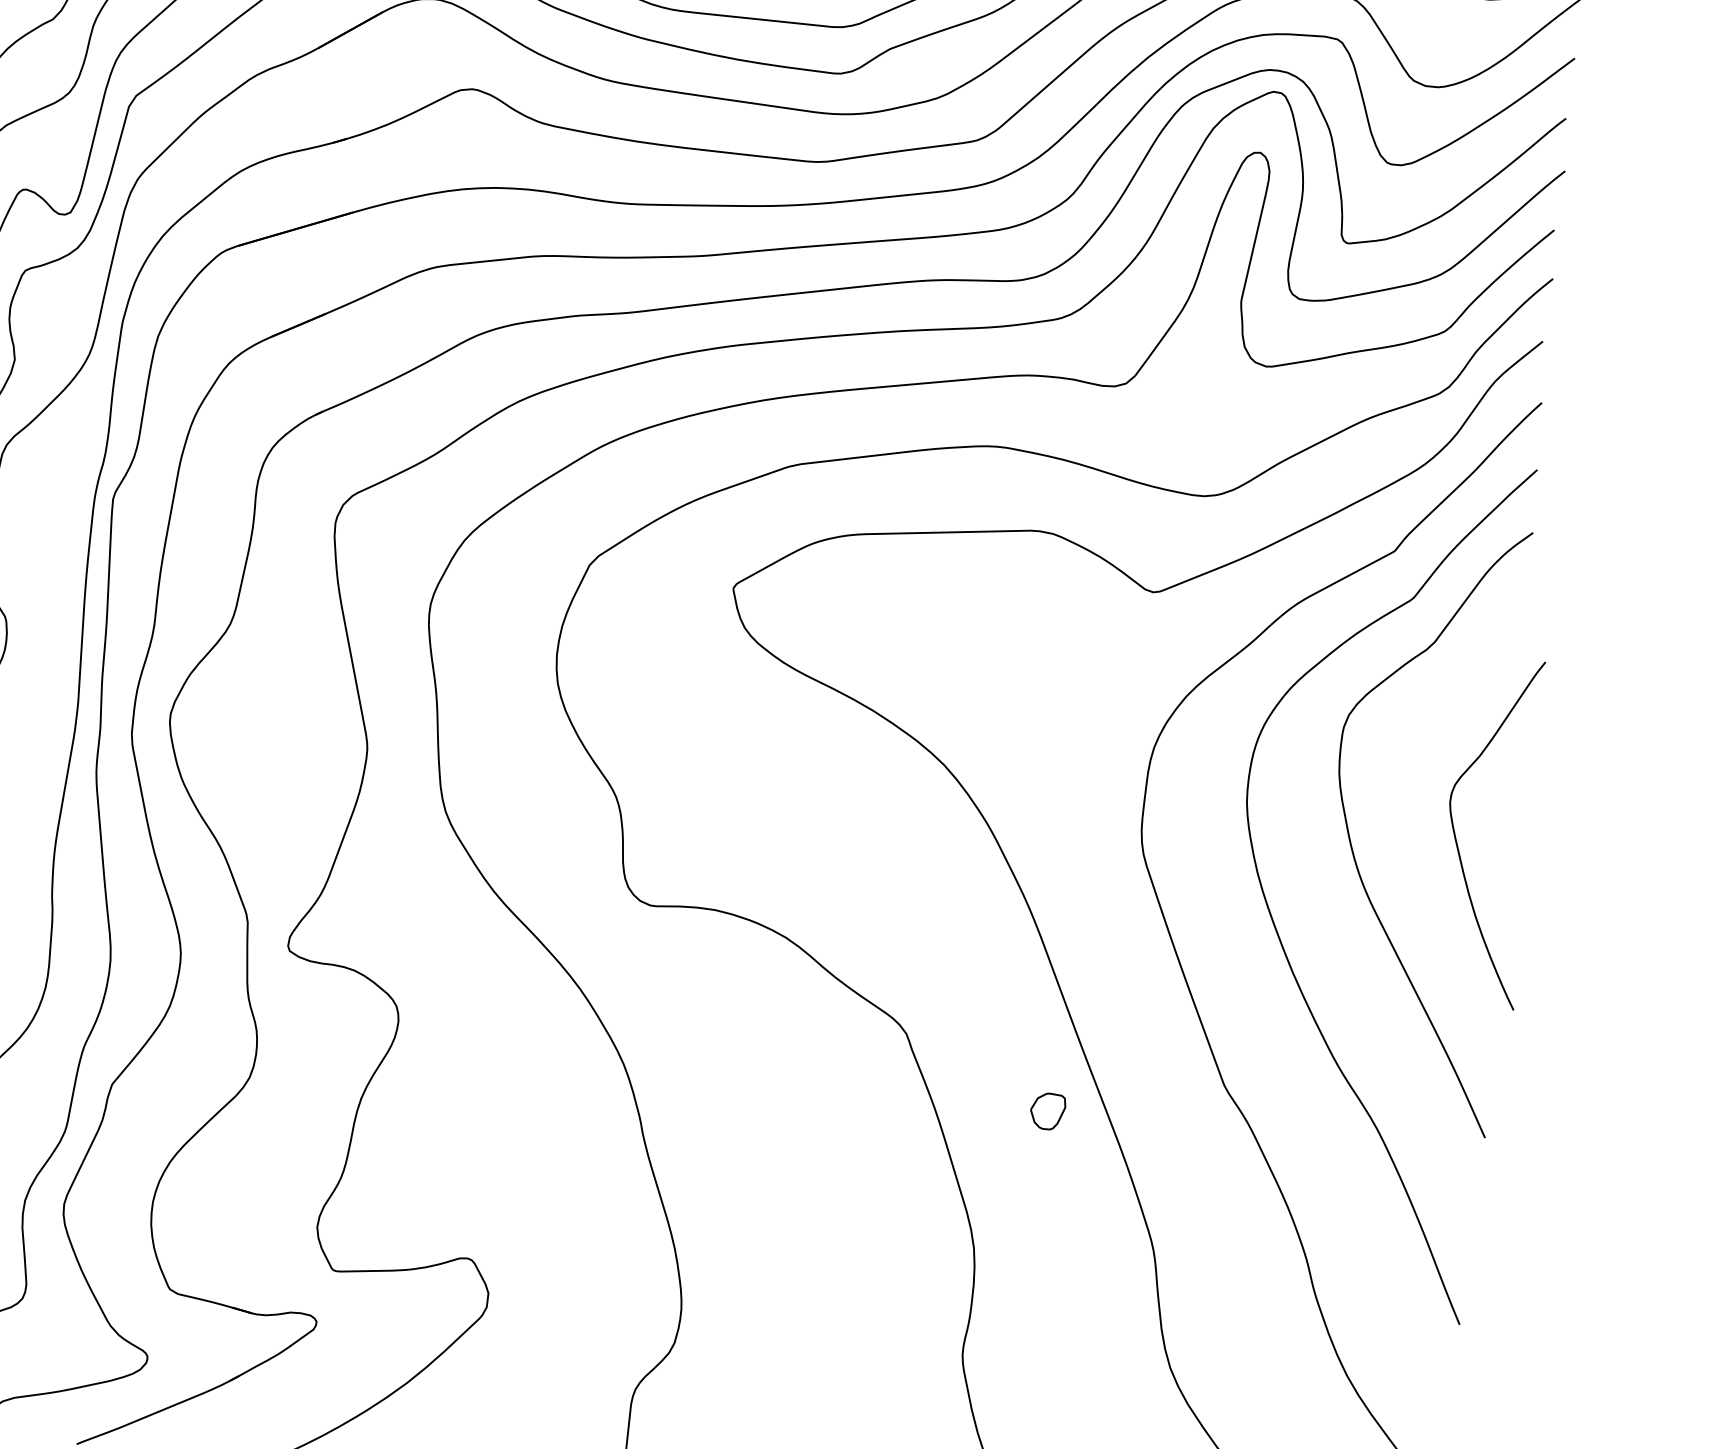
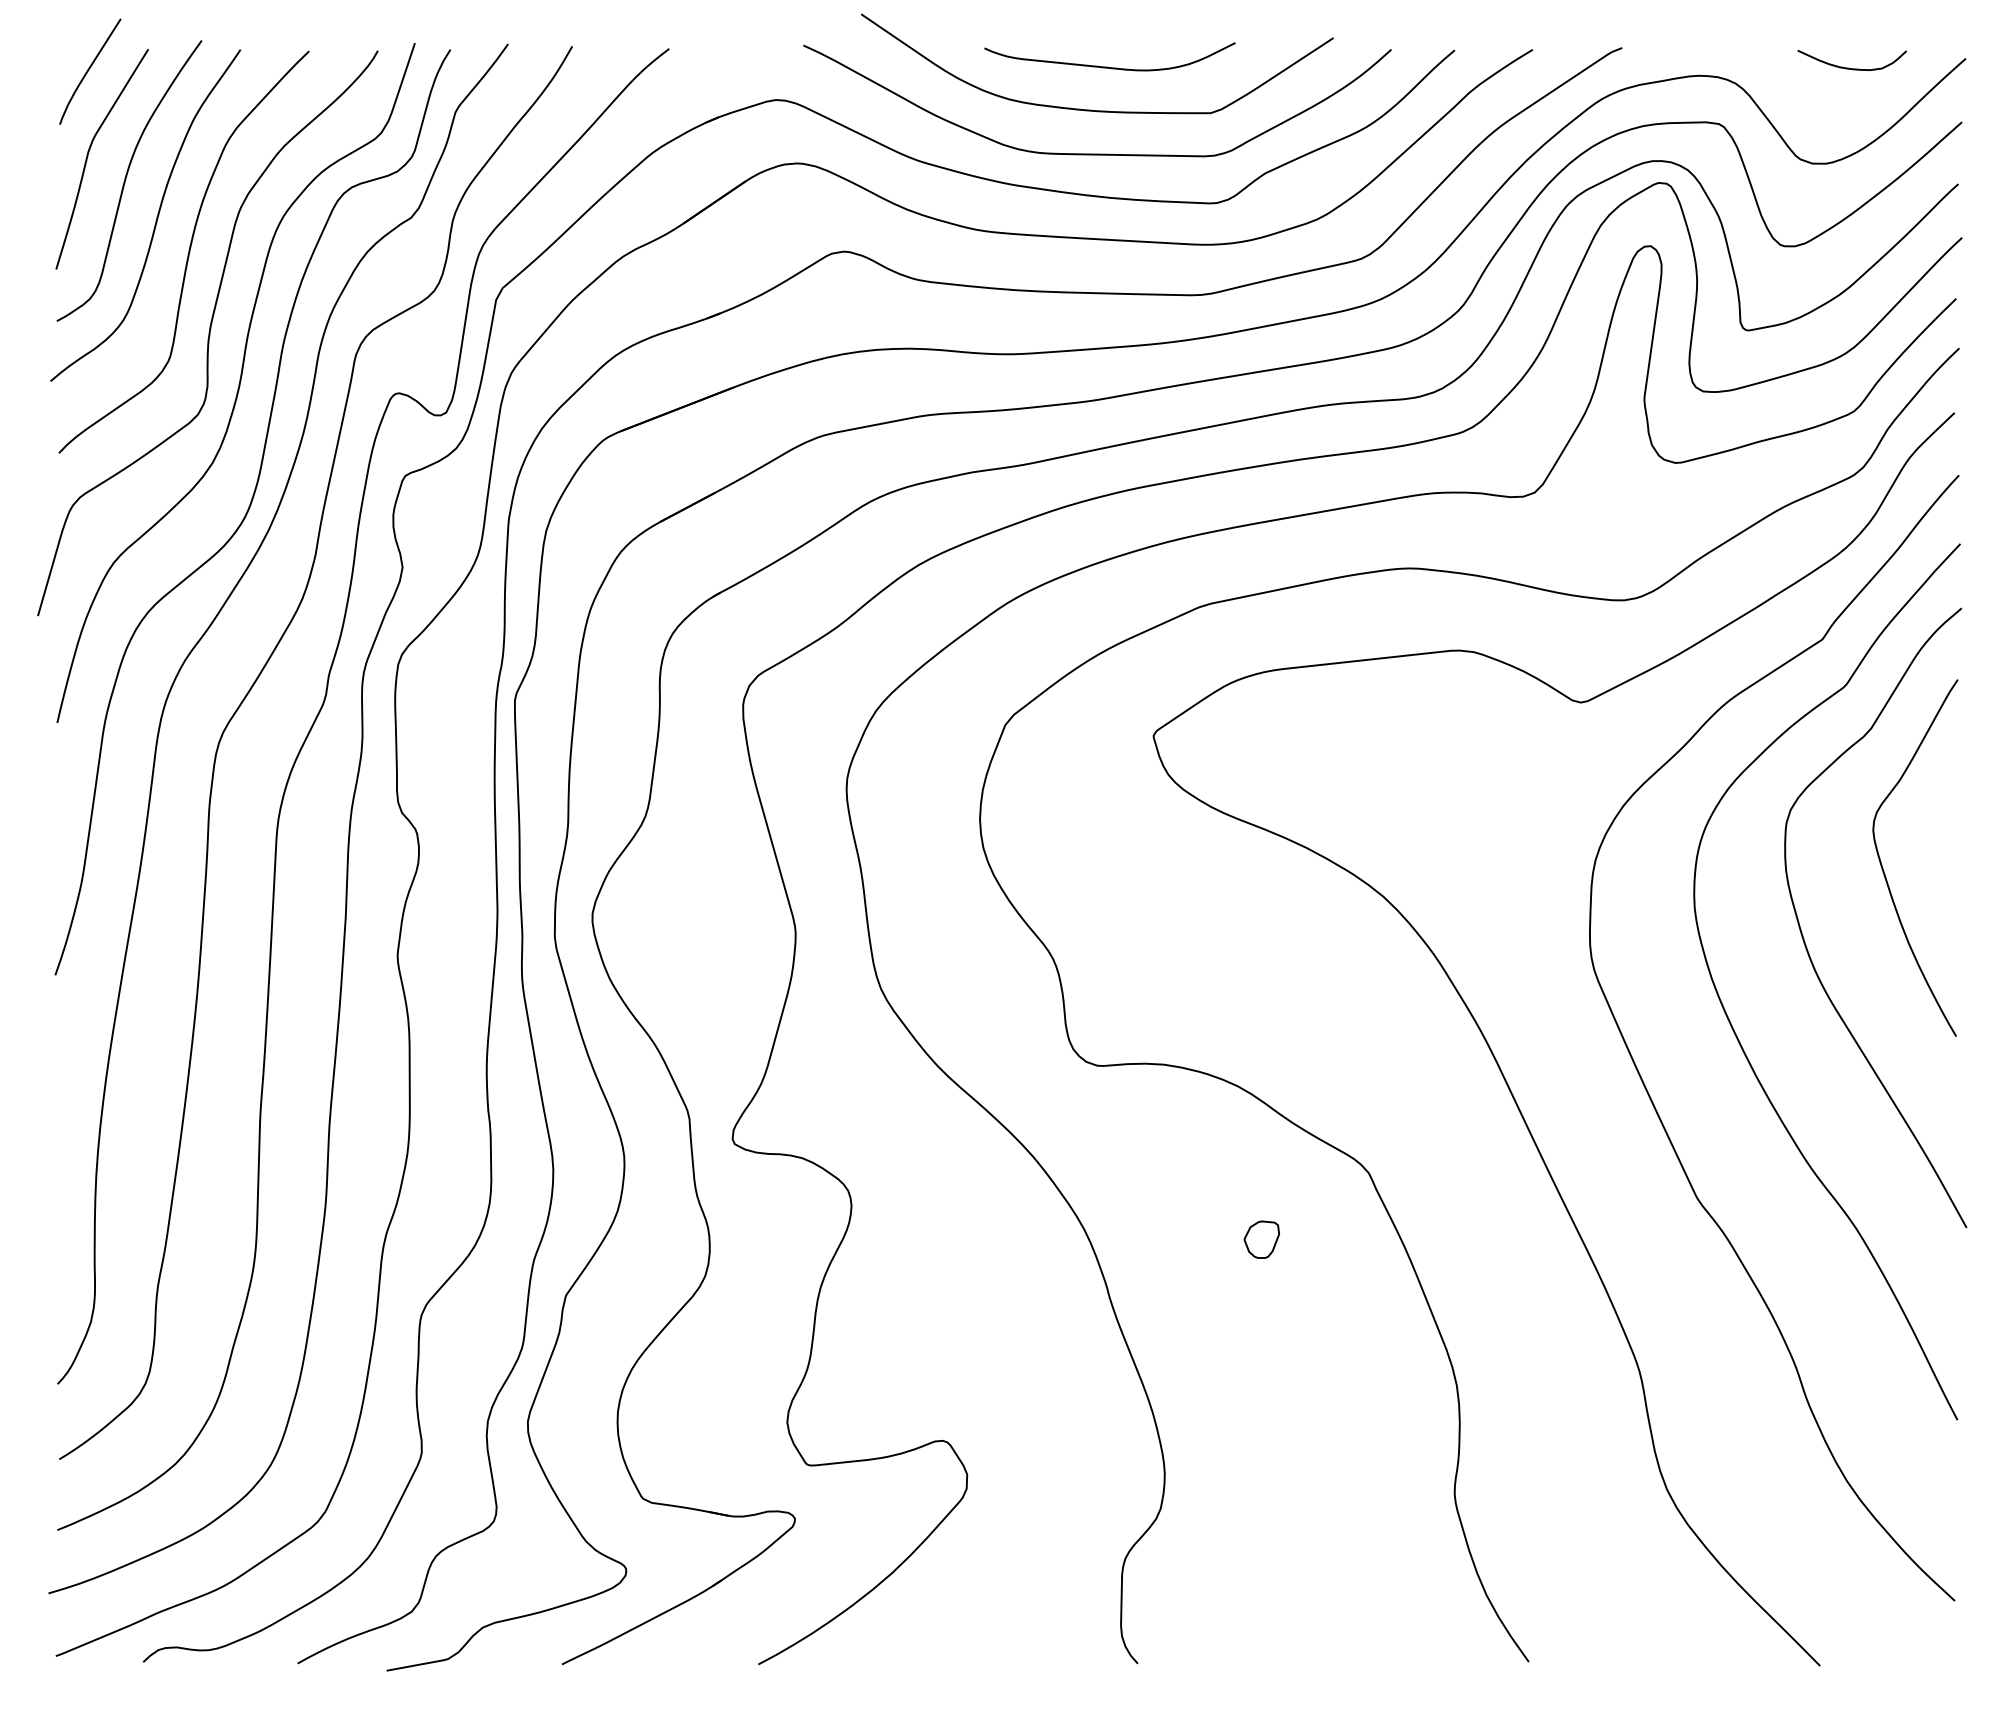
curve: (1456, 836) -> (1882, 864), moved
part: (1047, 1111) -> (1261, 1239), moved

